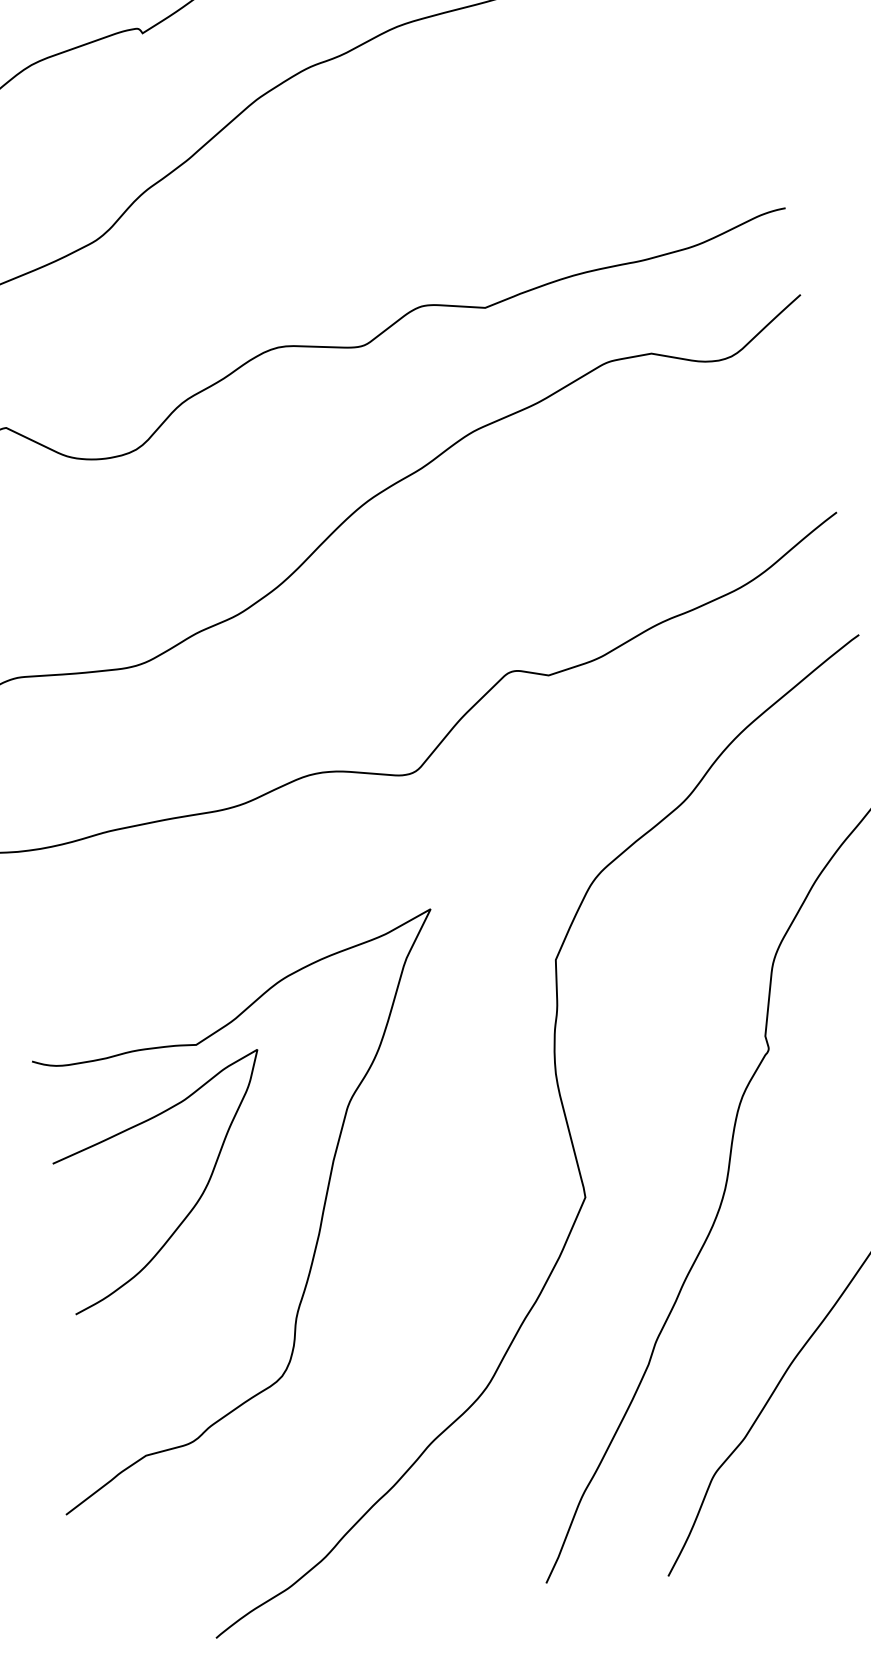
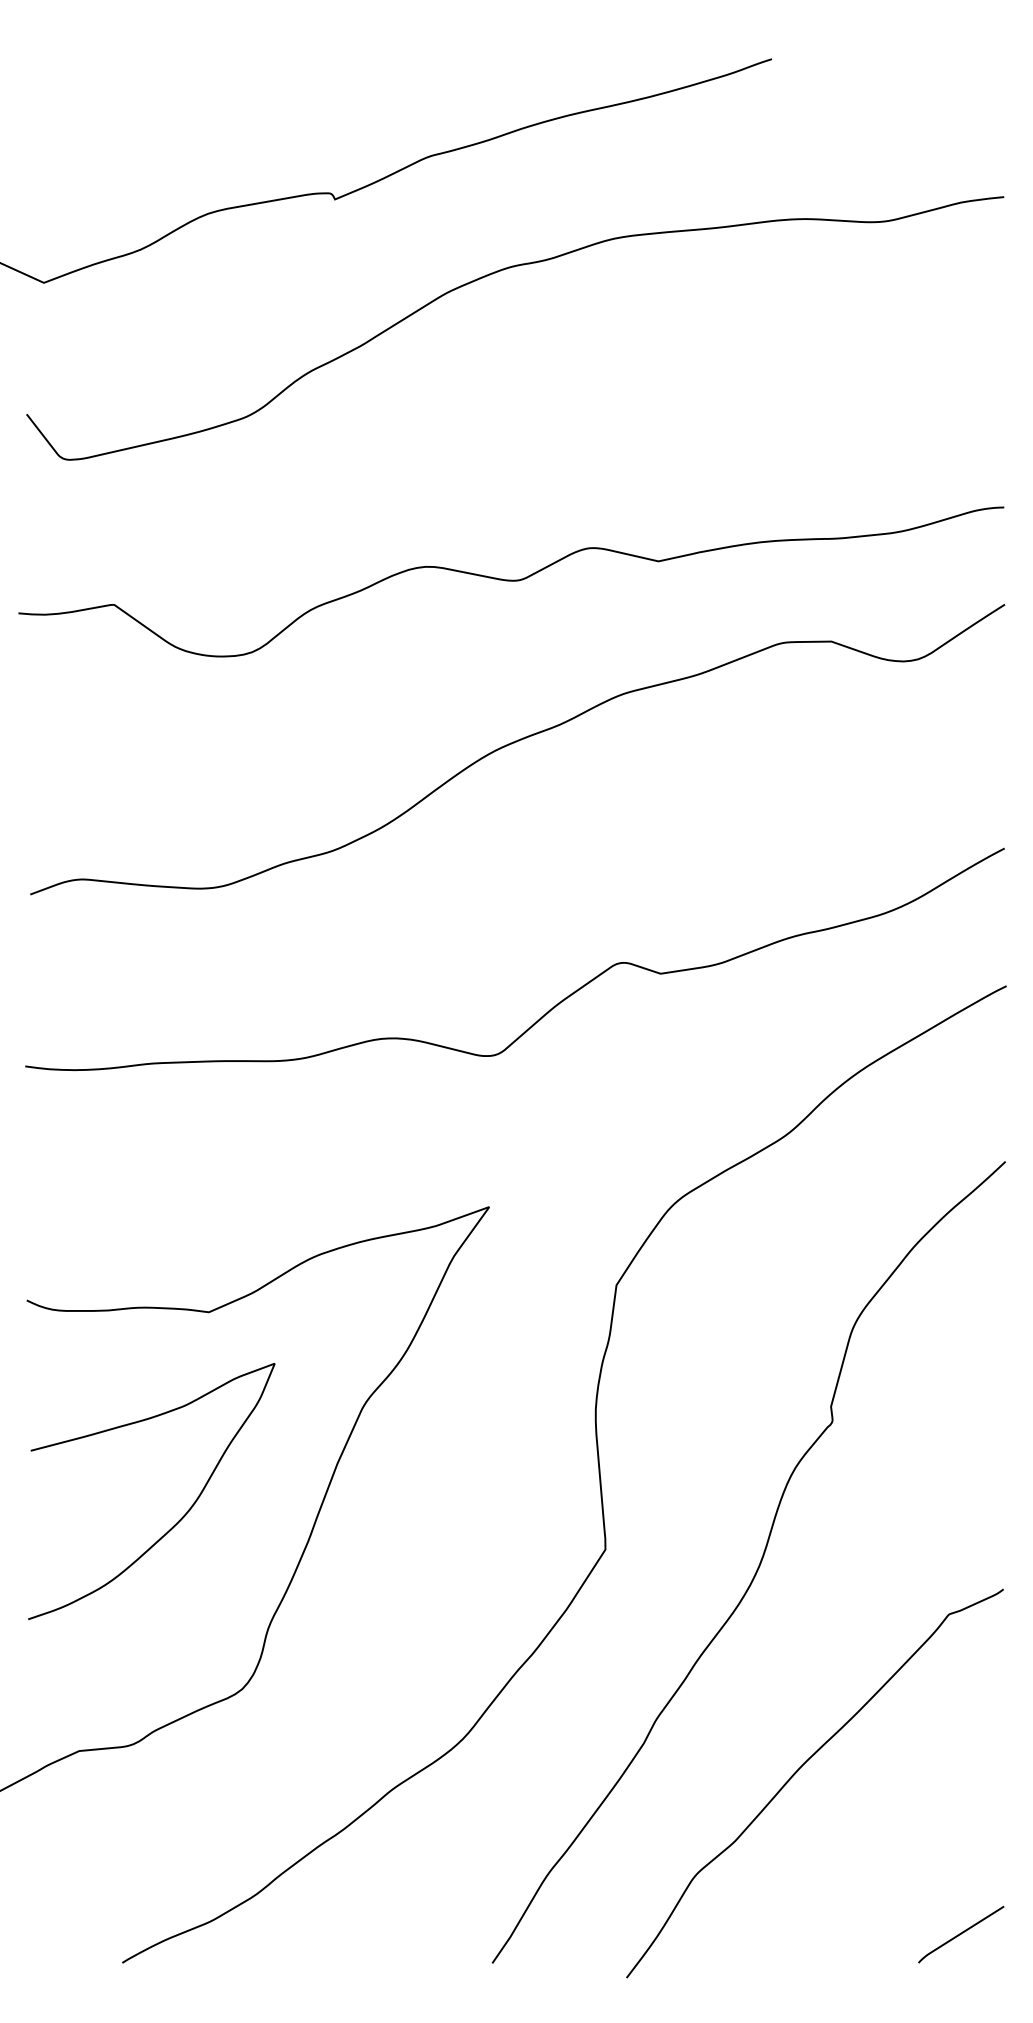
curve: (195, 1202) -> (179, 1519), moved

